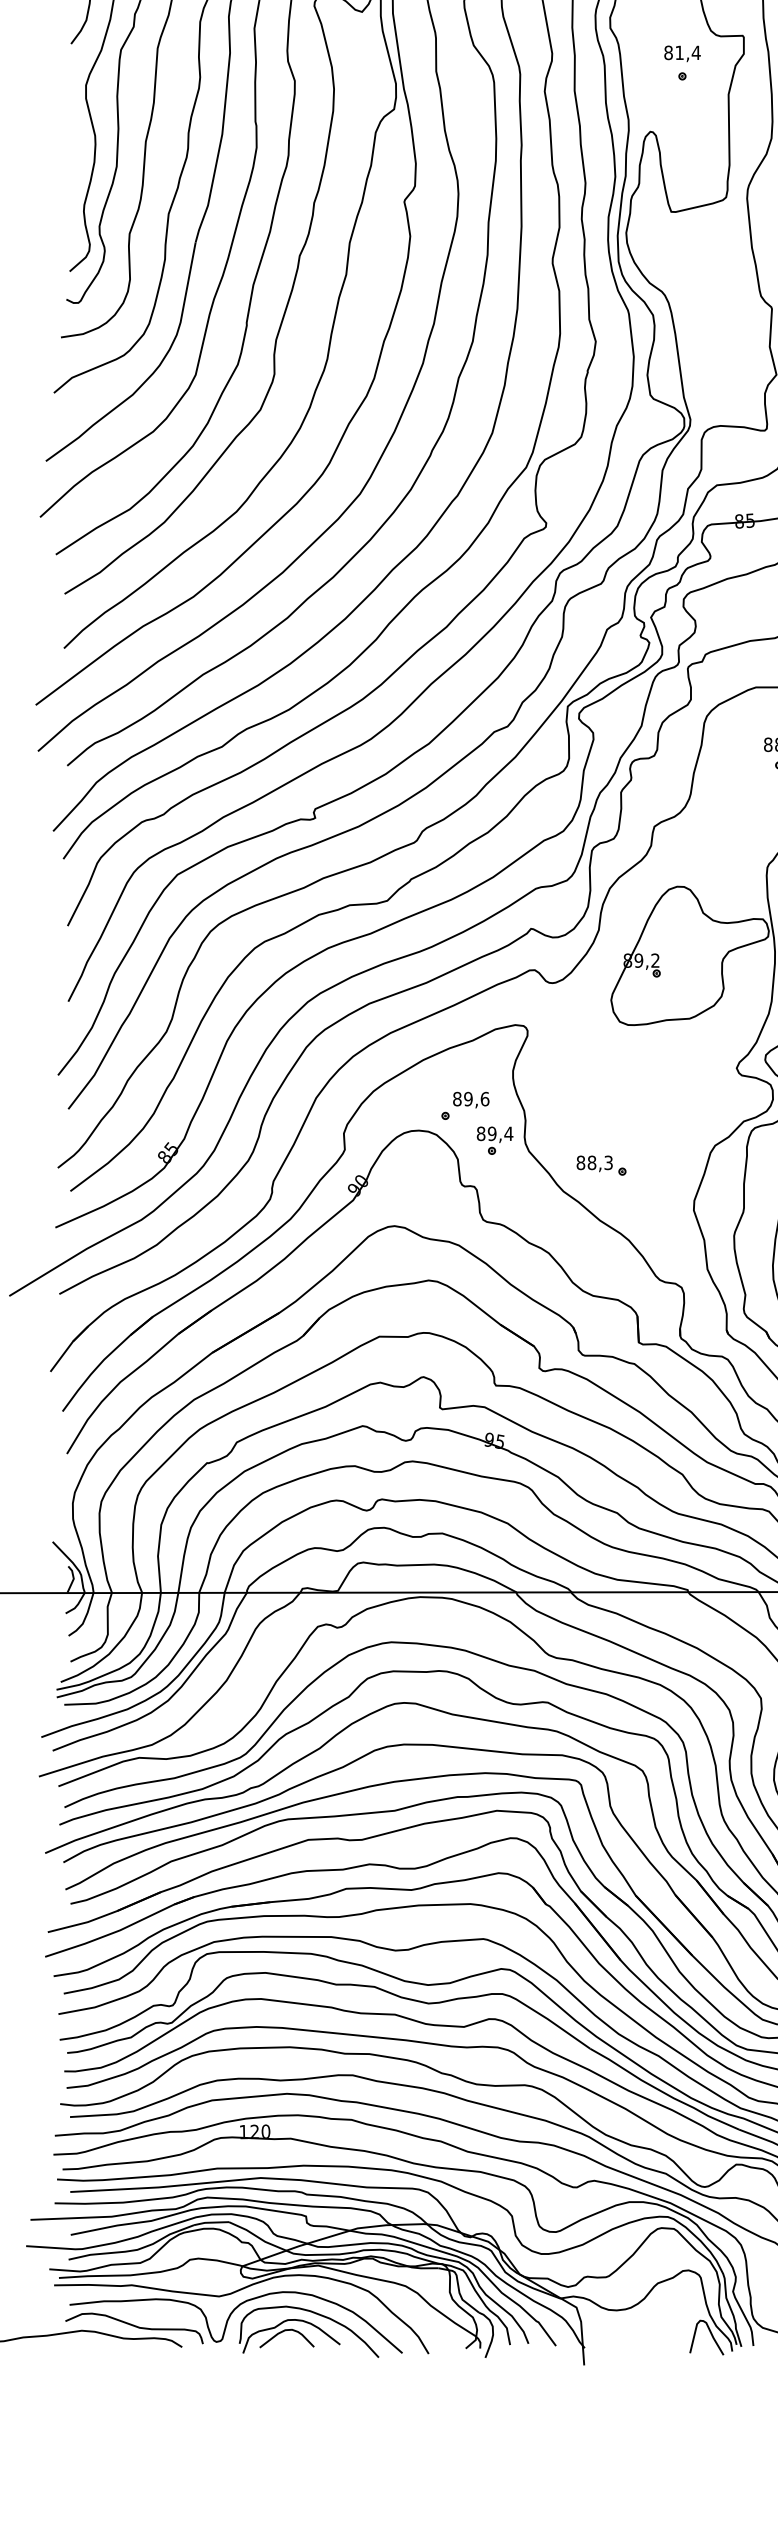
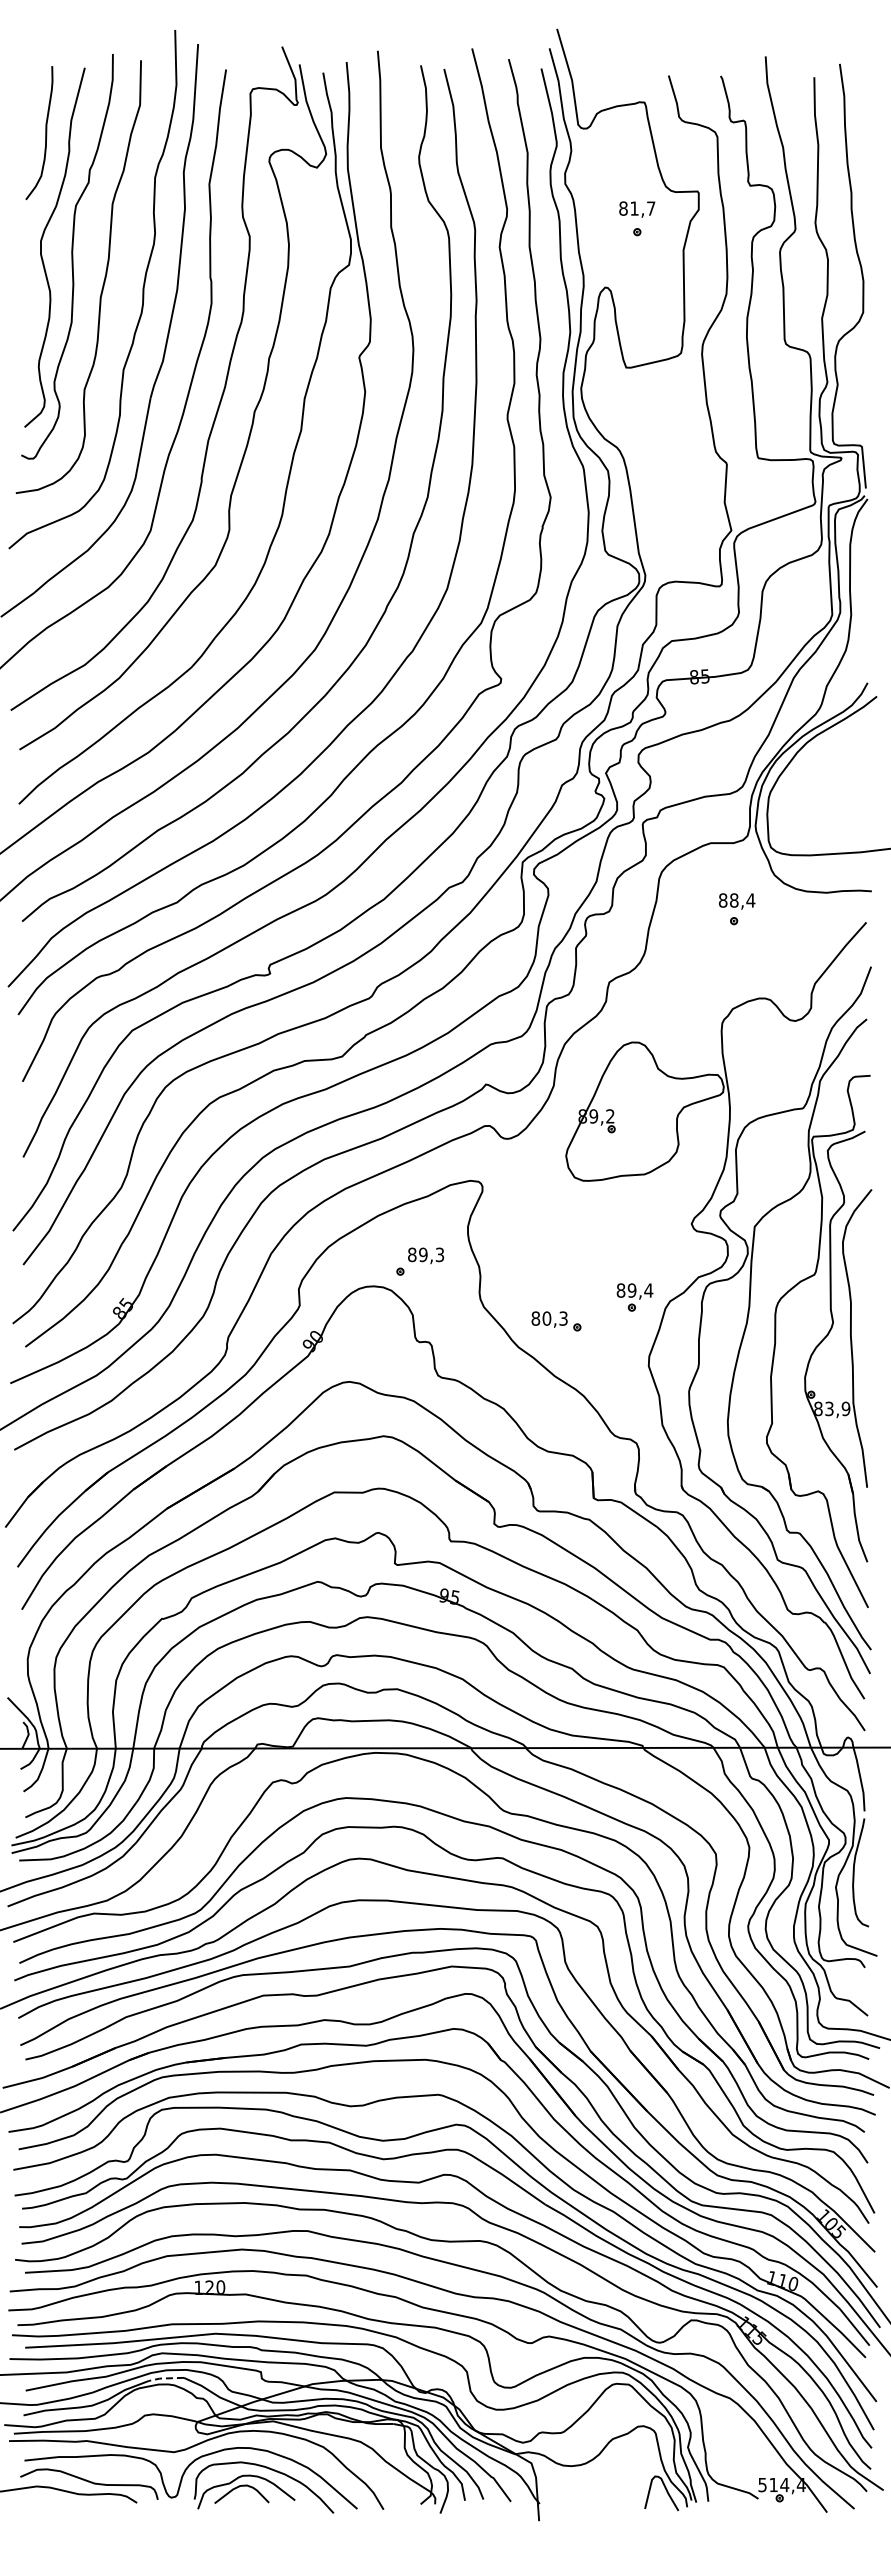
text: (695, 52) -> (650, 208), 81,4 -> 81,7
text: (484, 1098) -> (439, 1254), 89,6 -> 89,3
part: (494, 1140) -> (634, 1297), moved
text: (591, 1162) -> (546, 1318), 88,3 -> 80,3
line: (210, 2222) -> (165, 2378), solid -> dashed

